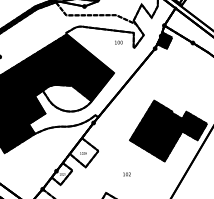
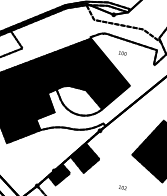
text: (118, 42) -> (122, 53), moved
hatch: (83, 152) -> (84, 157), added
hatch: (61, 173) -> (58, 174), added

